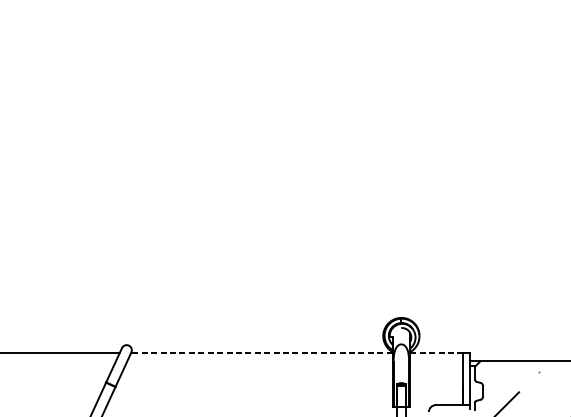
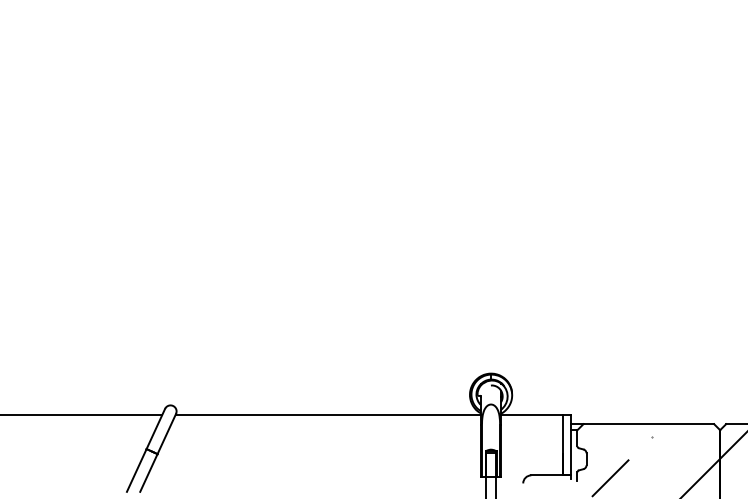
line: (262, 353) -> (328, 415), dashed -> solid
line: (436, 353) -> (531, 415), dashed -> solid

